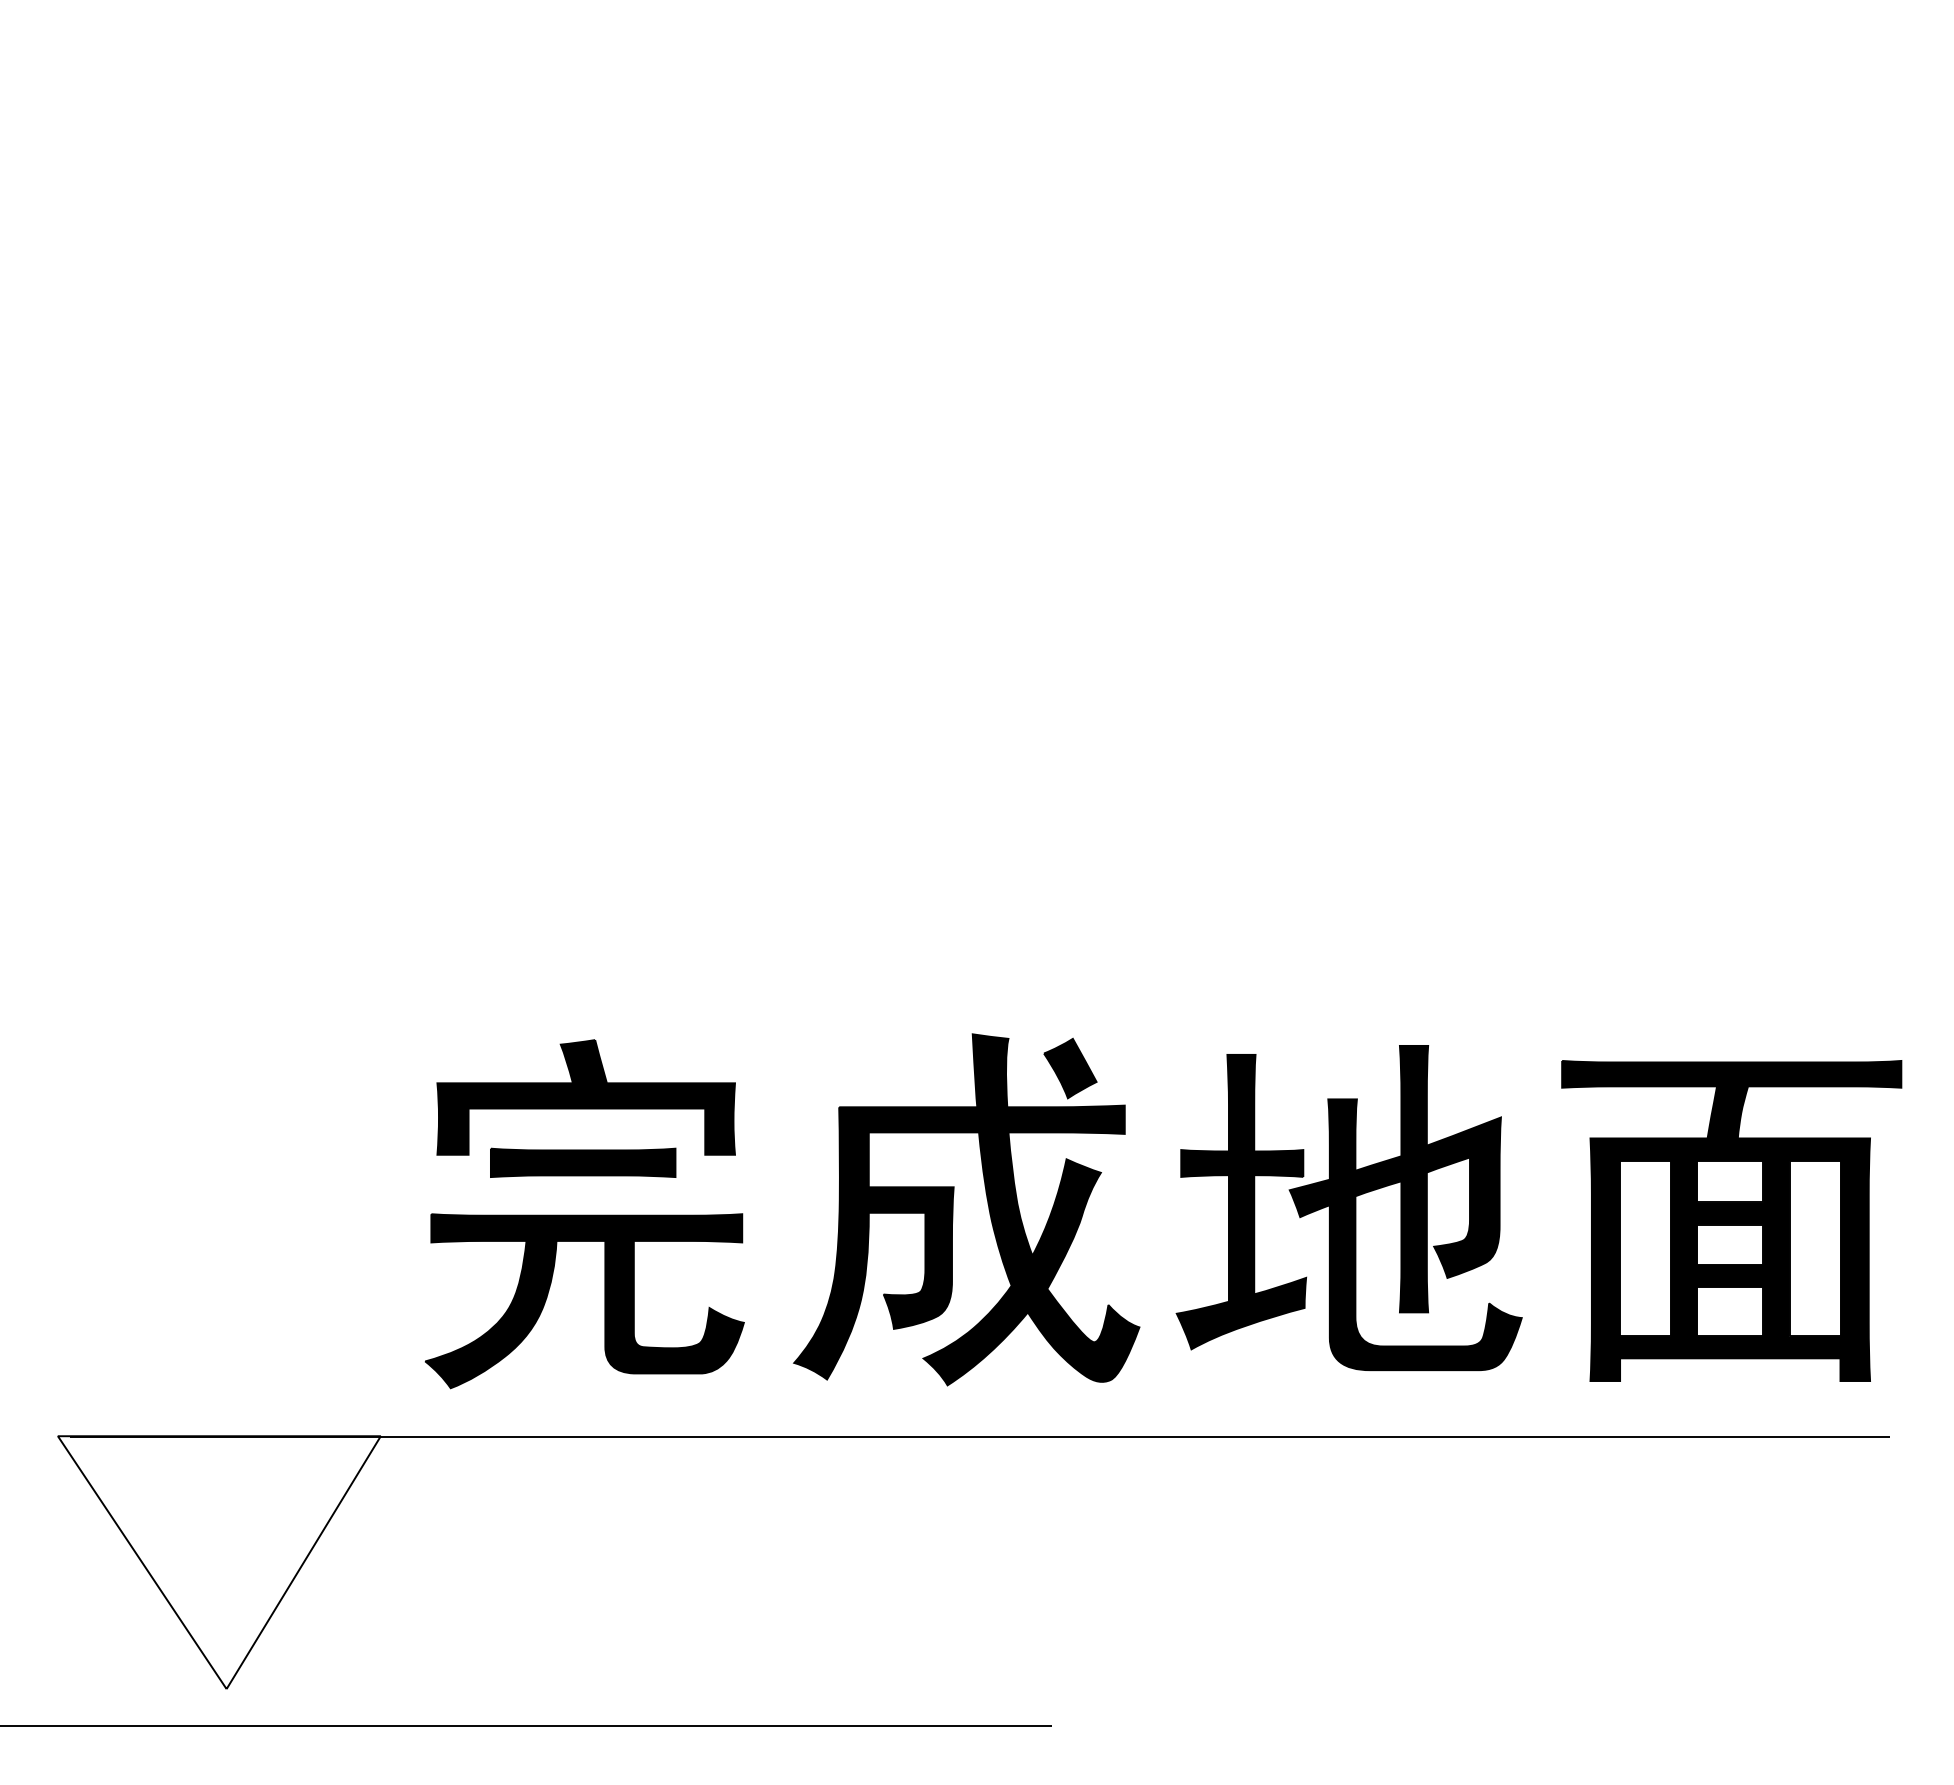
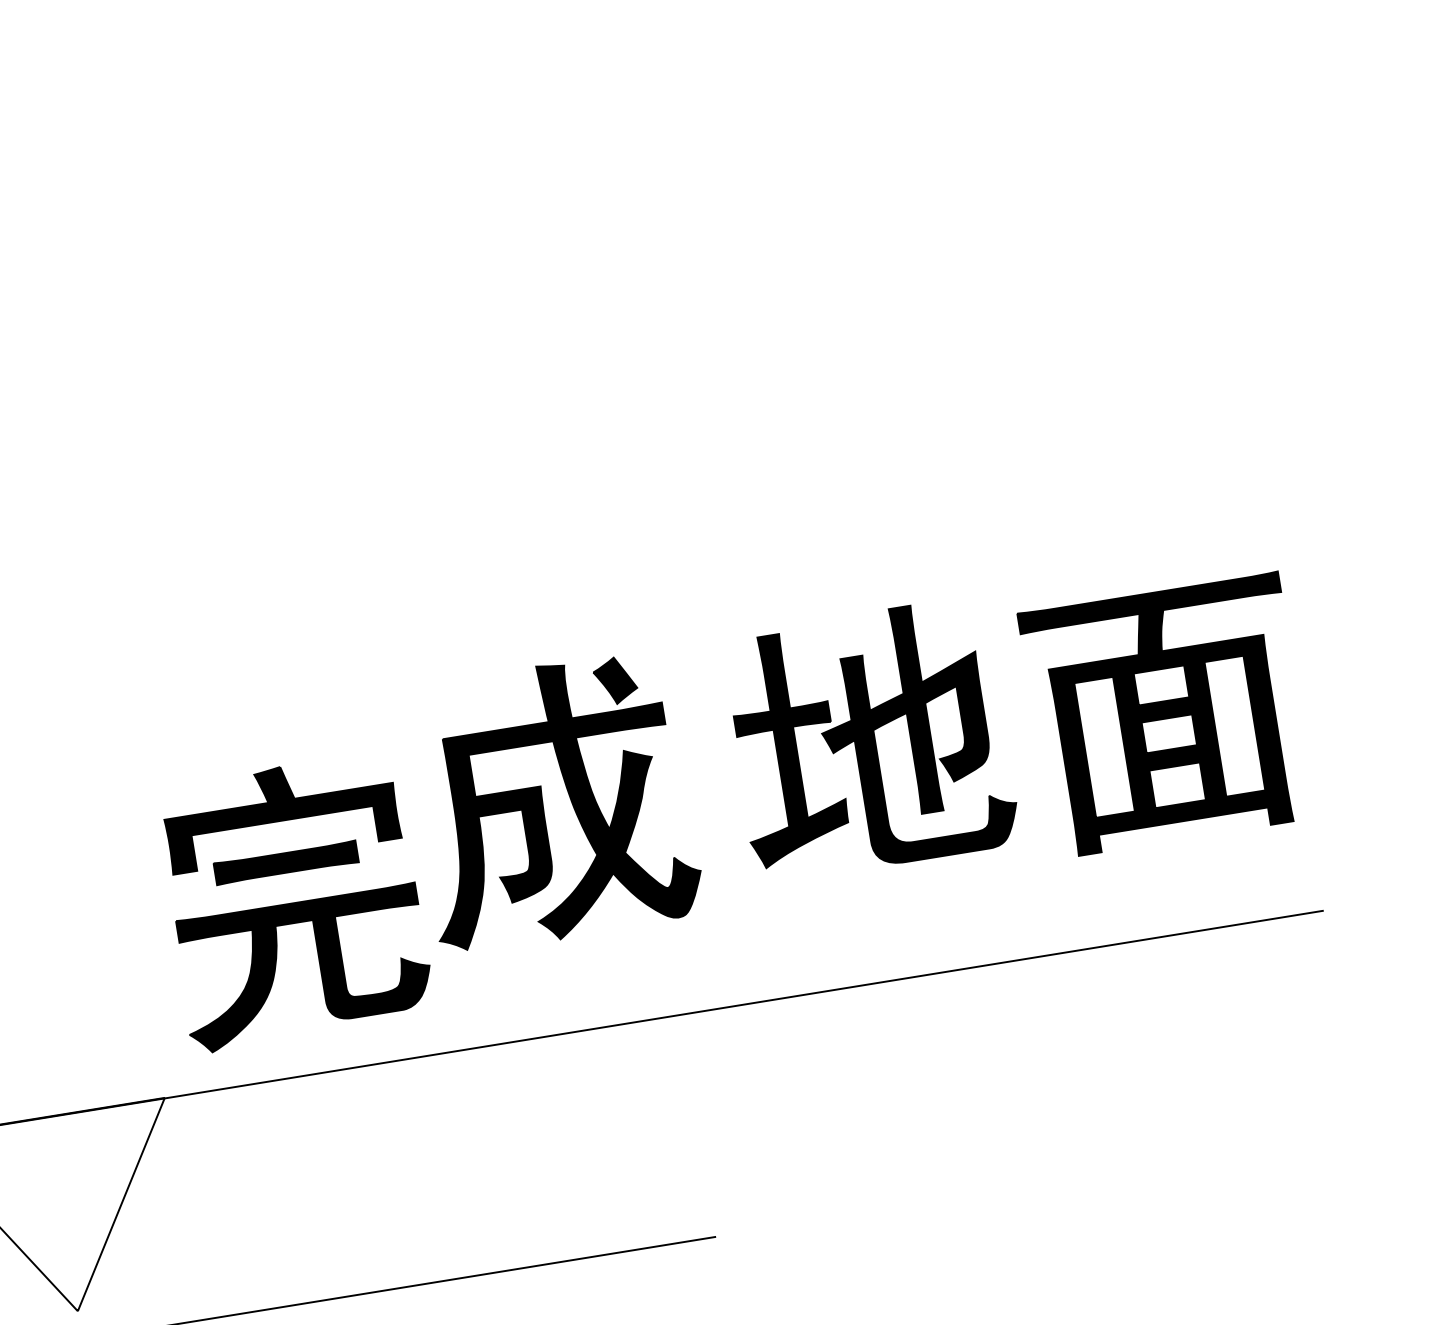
part: (1348, 1208) -> (869, 740), moved
part: (953, 1209) -> (543, 803), moved
part: (1731, 1220) -> (1167, 715), moved

